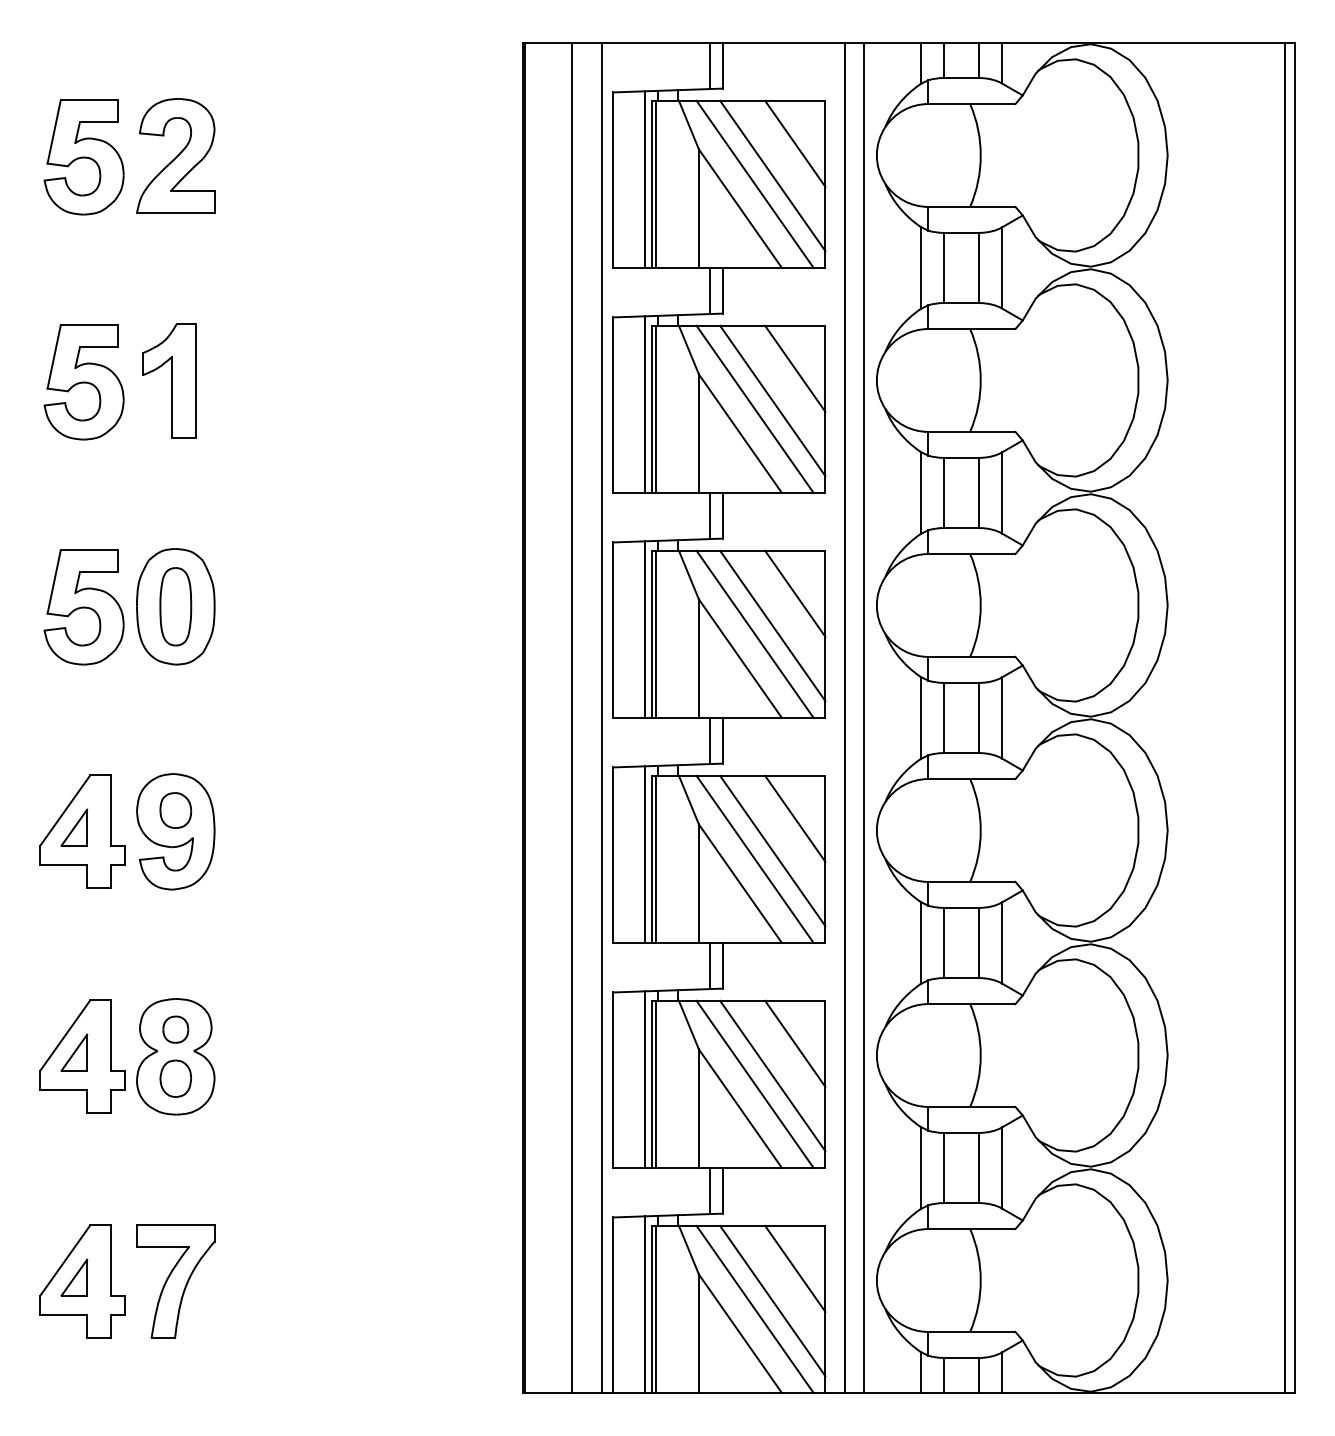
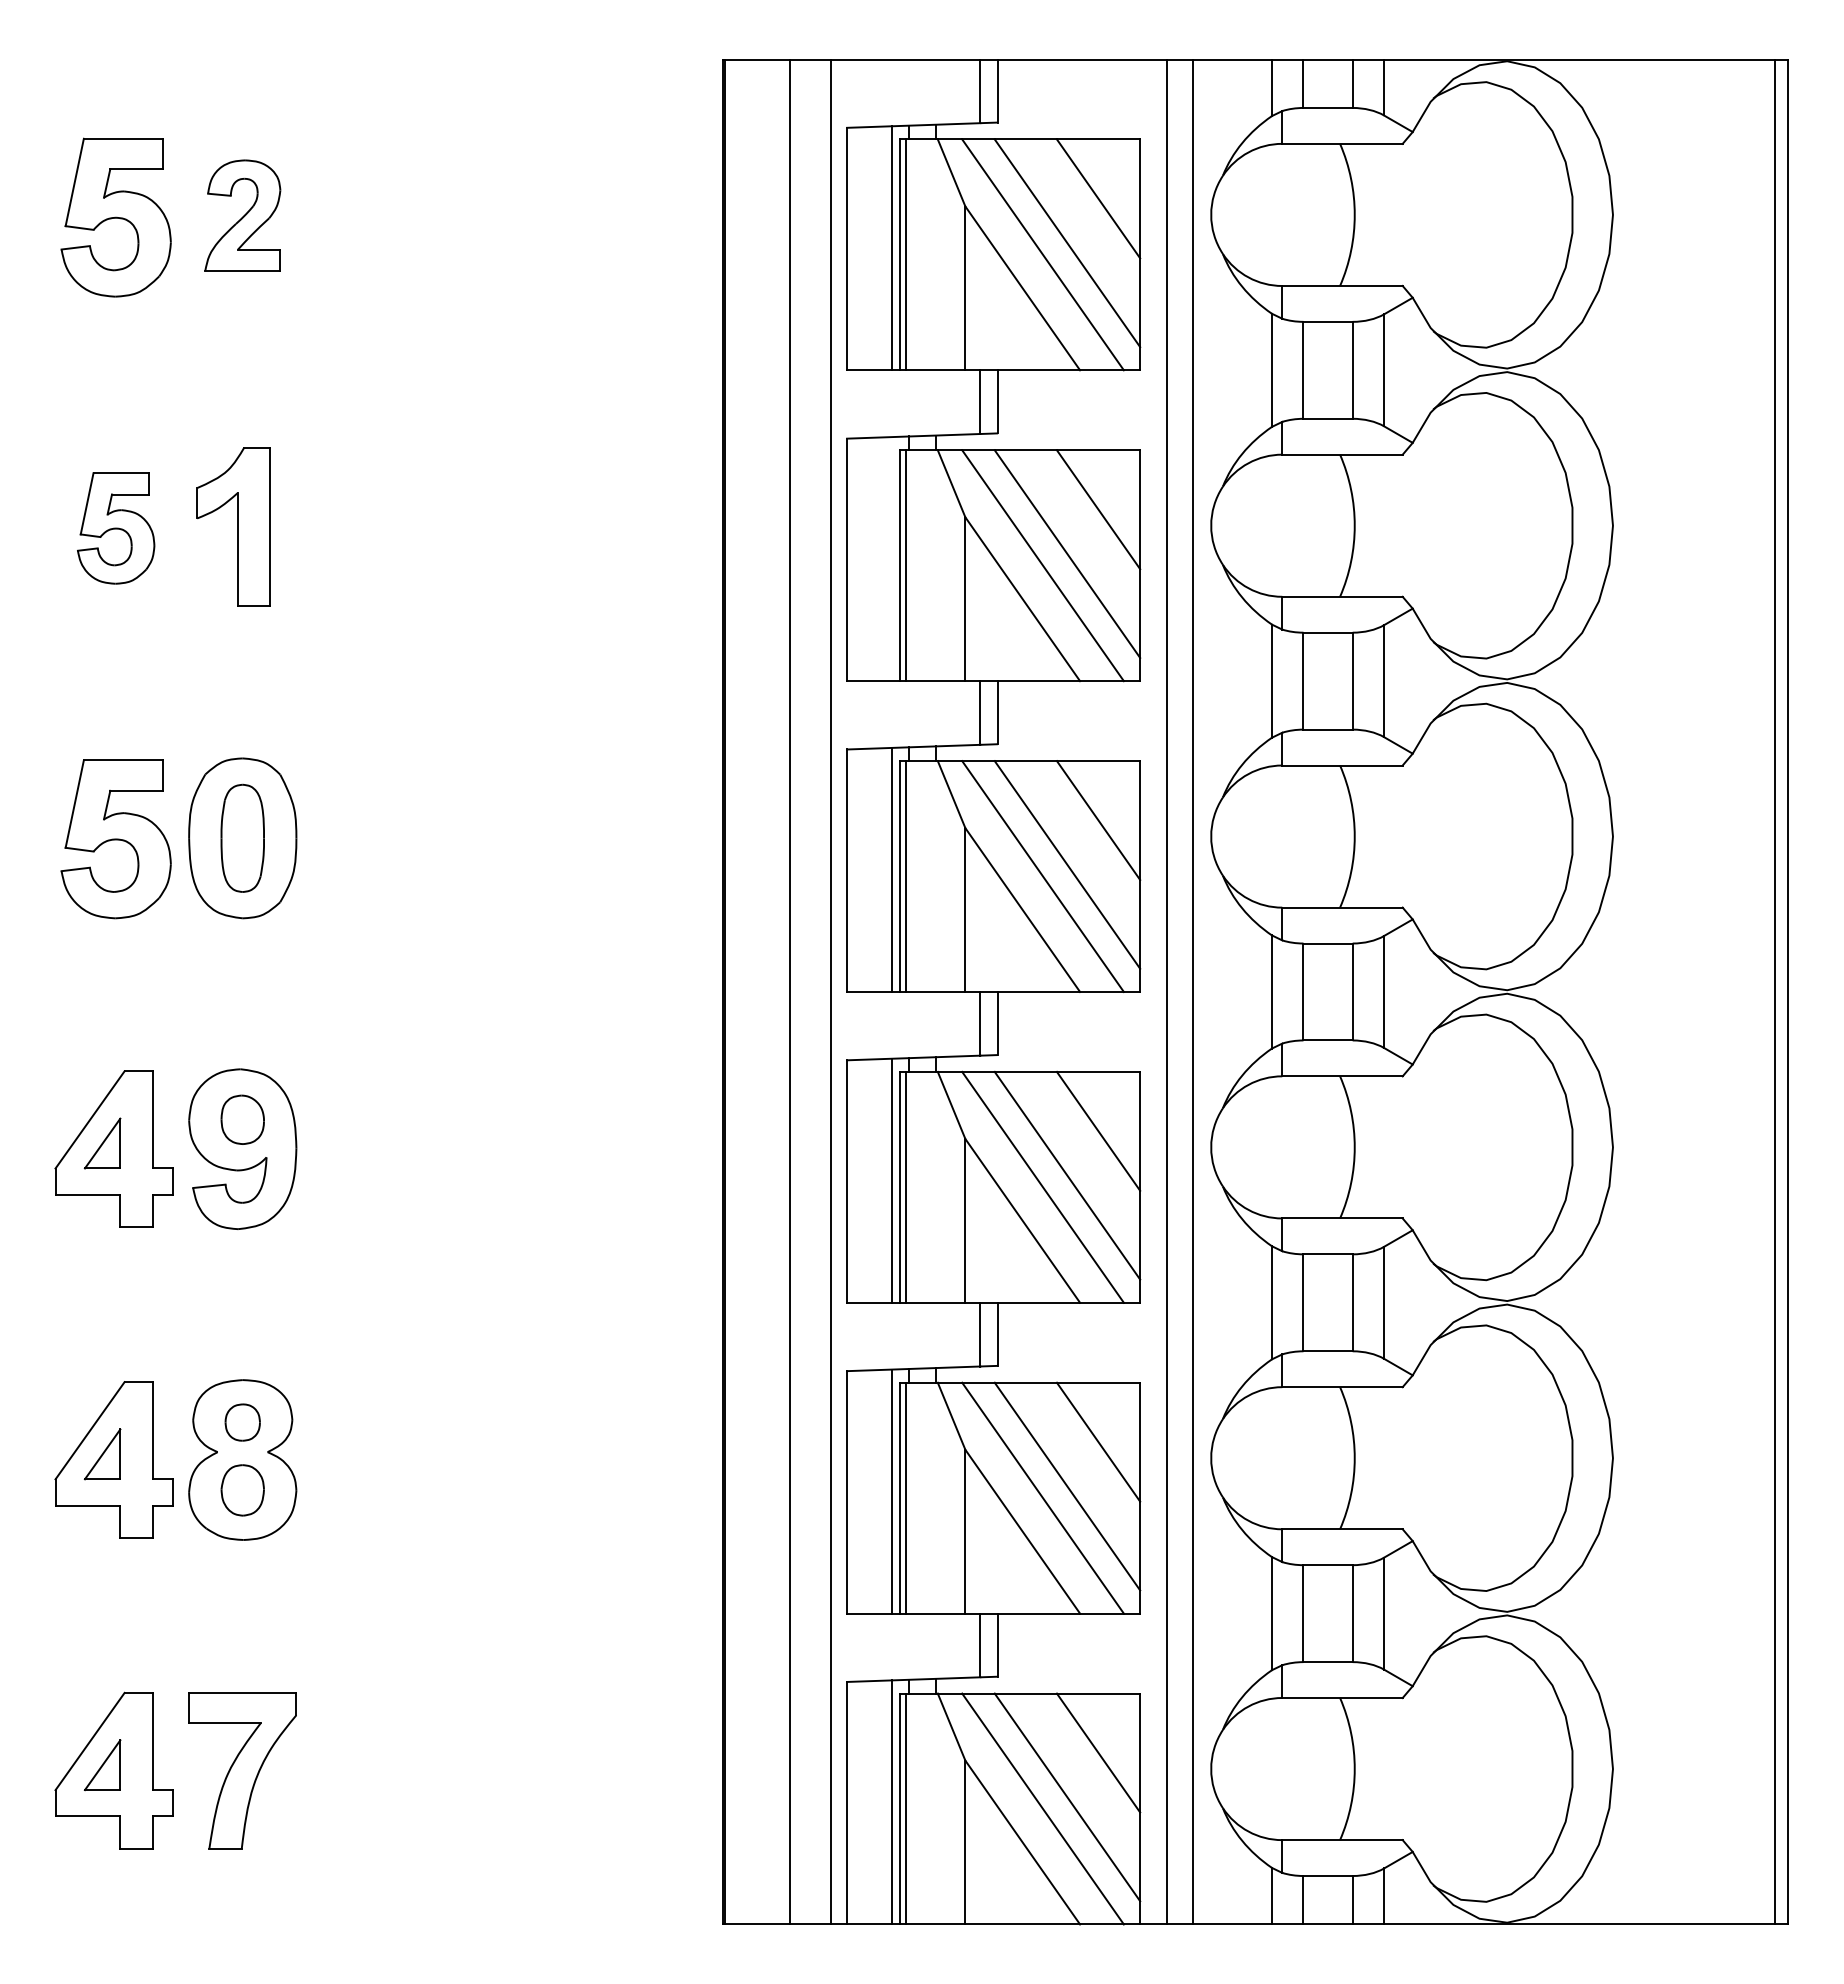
part: (175, 155) -> (242, 215), size x0.7
part: (83, 382) -> (115, 528), size x0.7
line: (645, 404) -> (891, 559), removed

